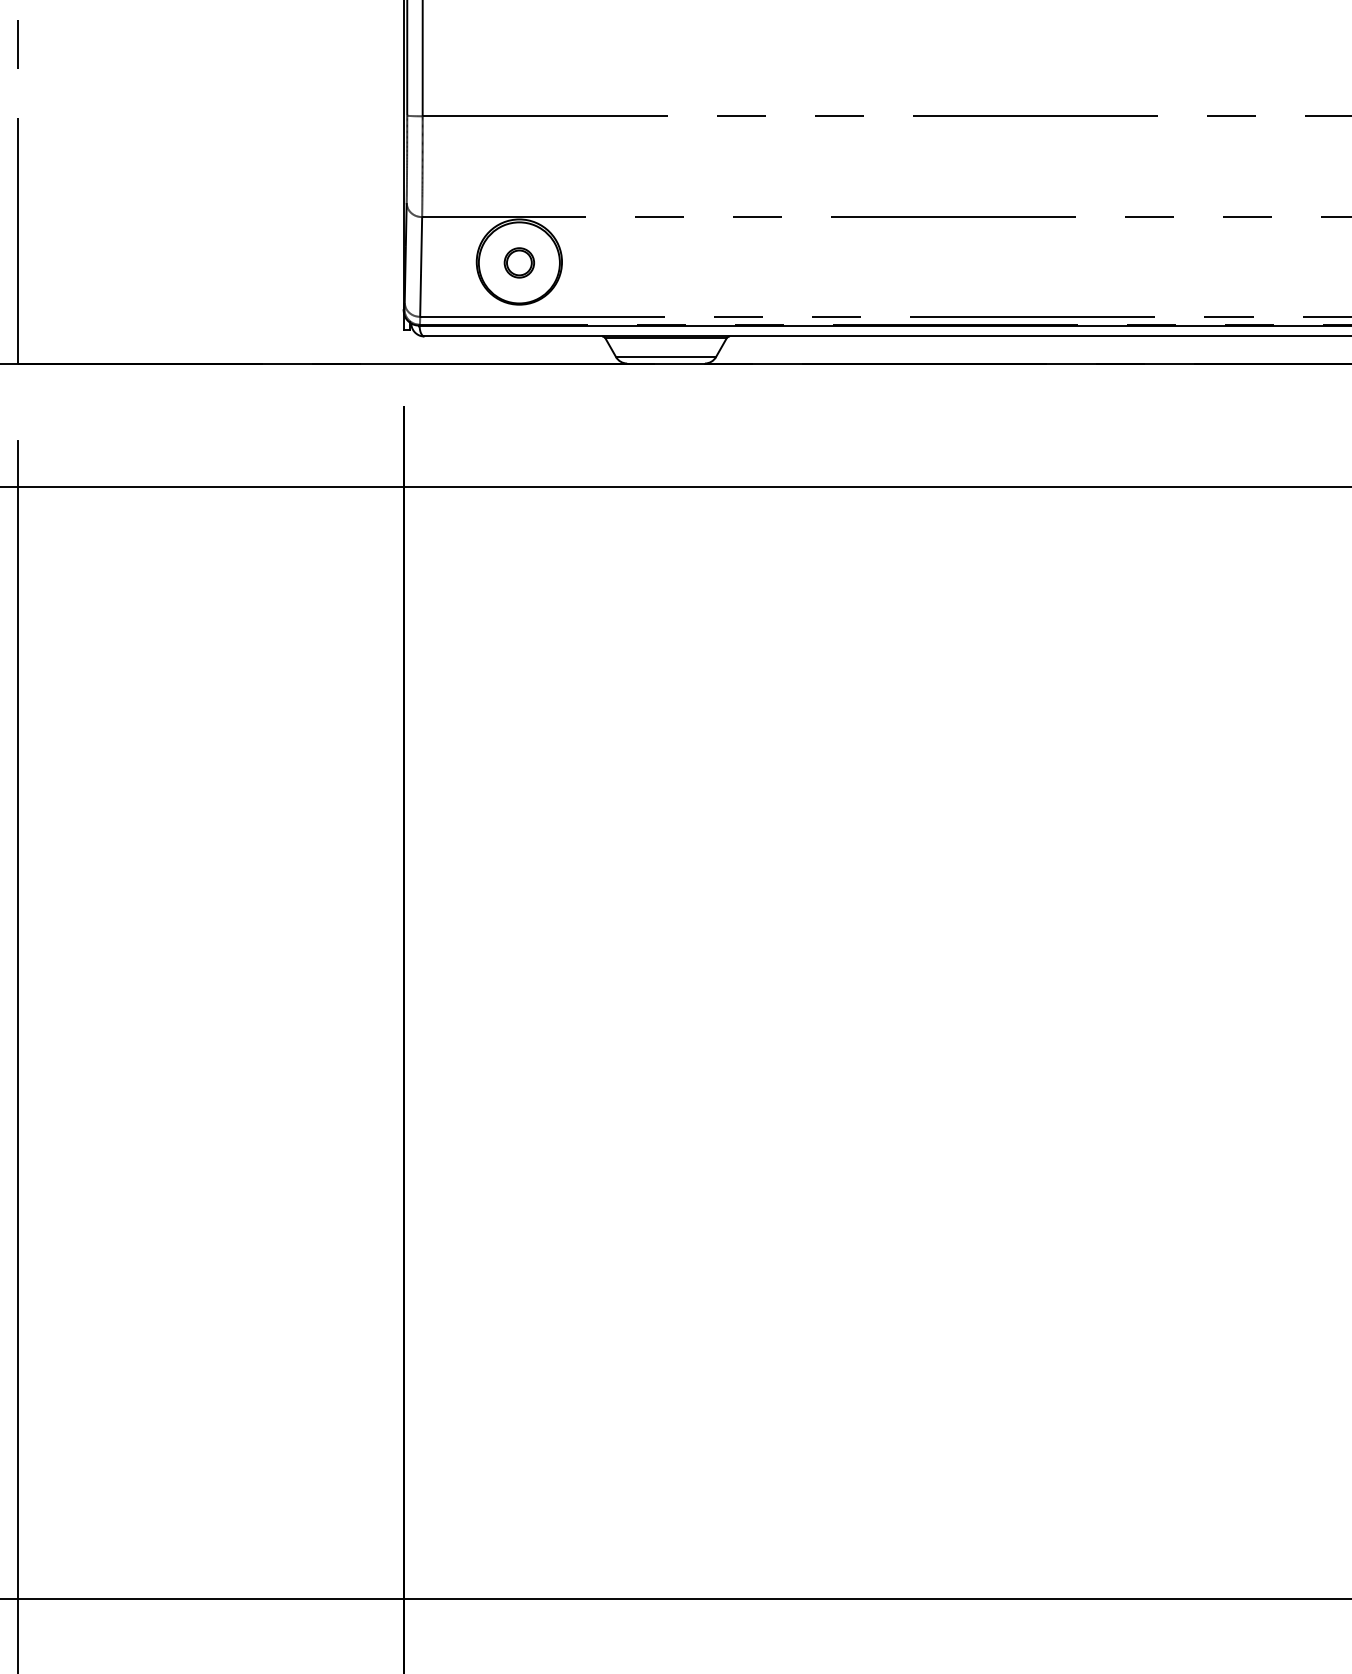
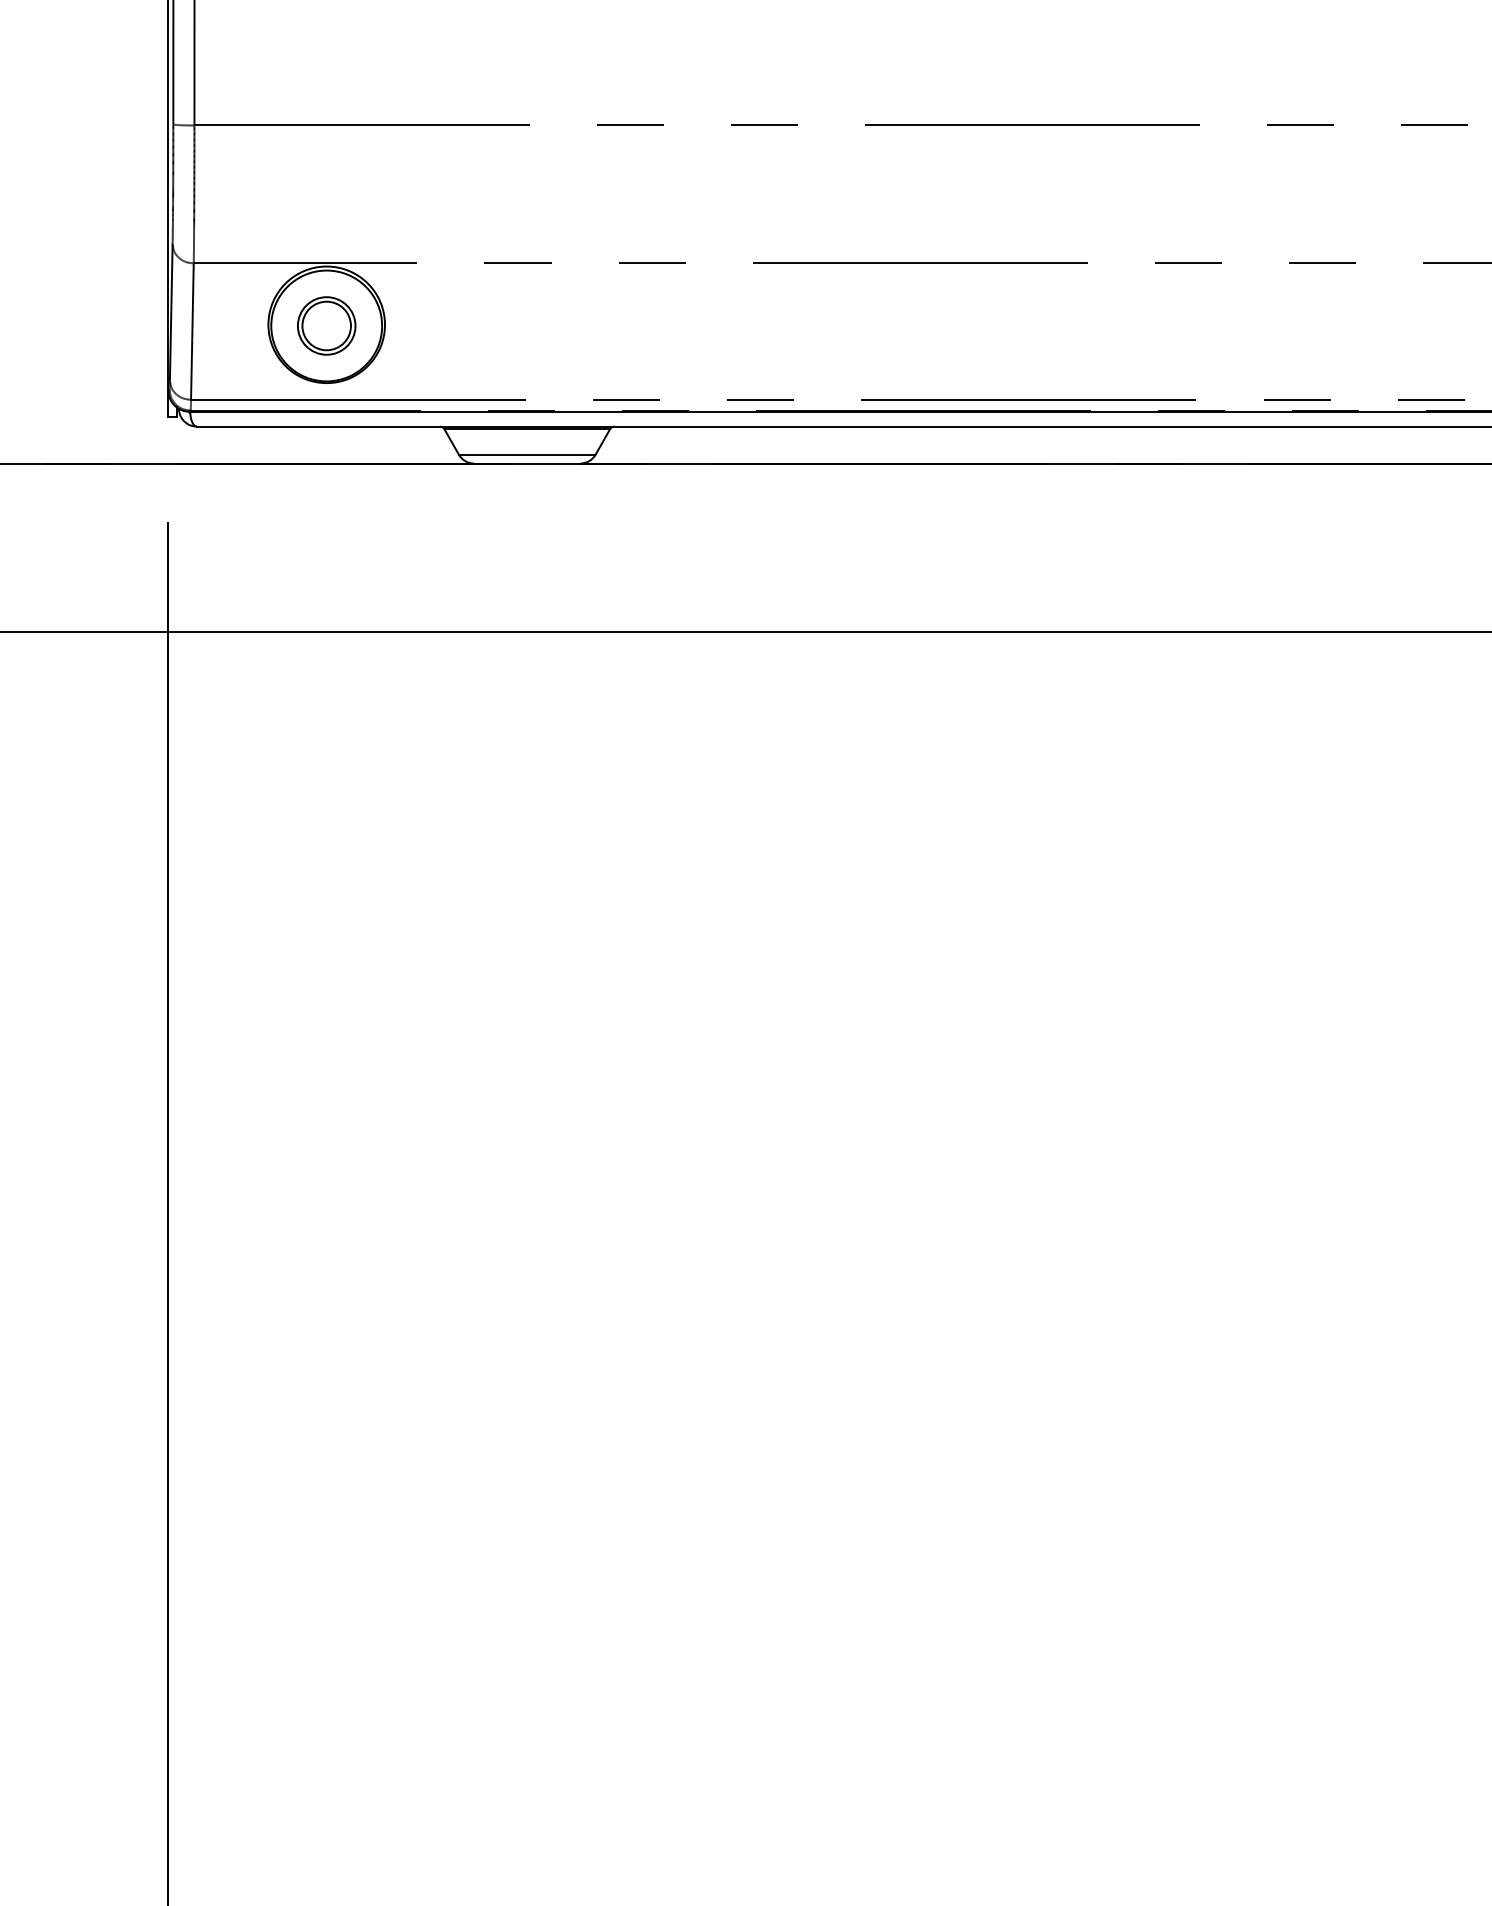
part: (519, 262) -> (326, 325), size x1.43

